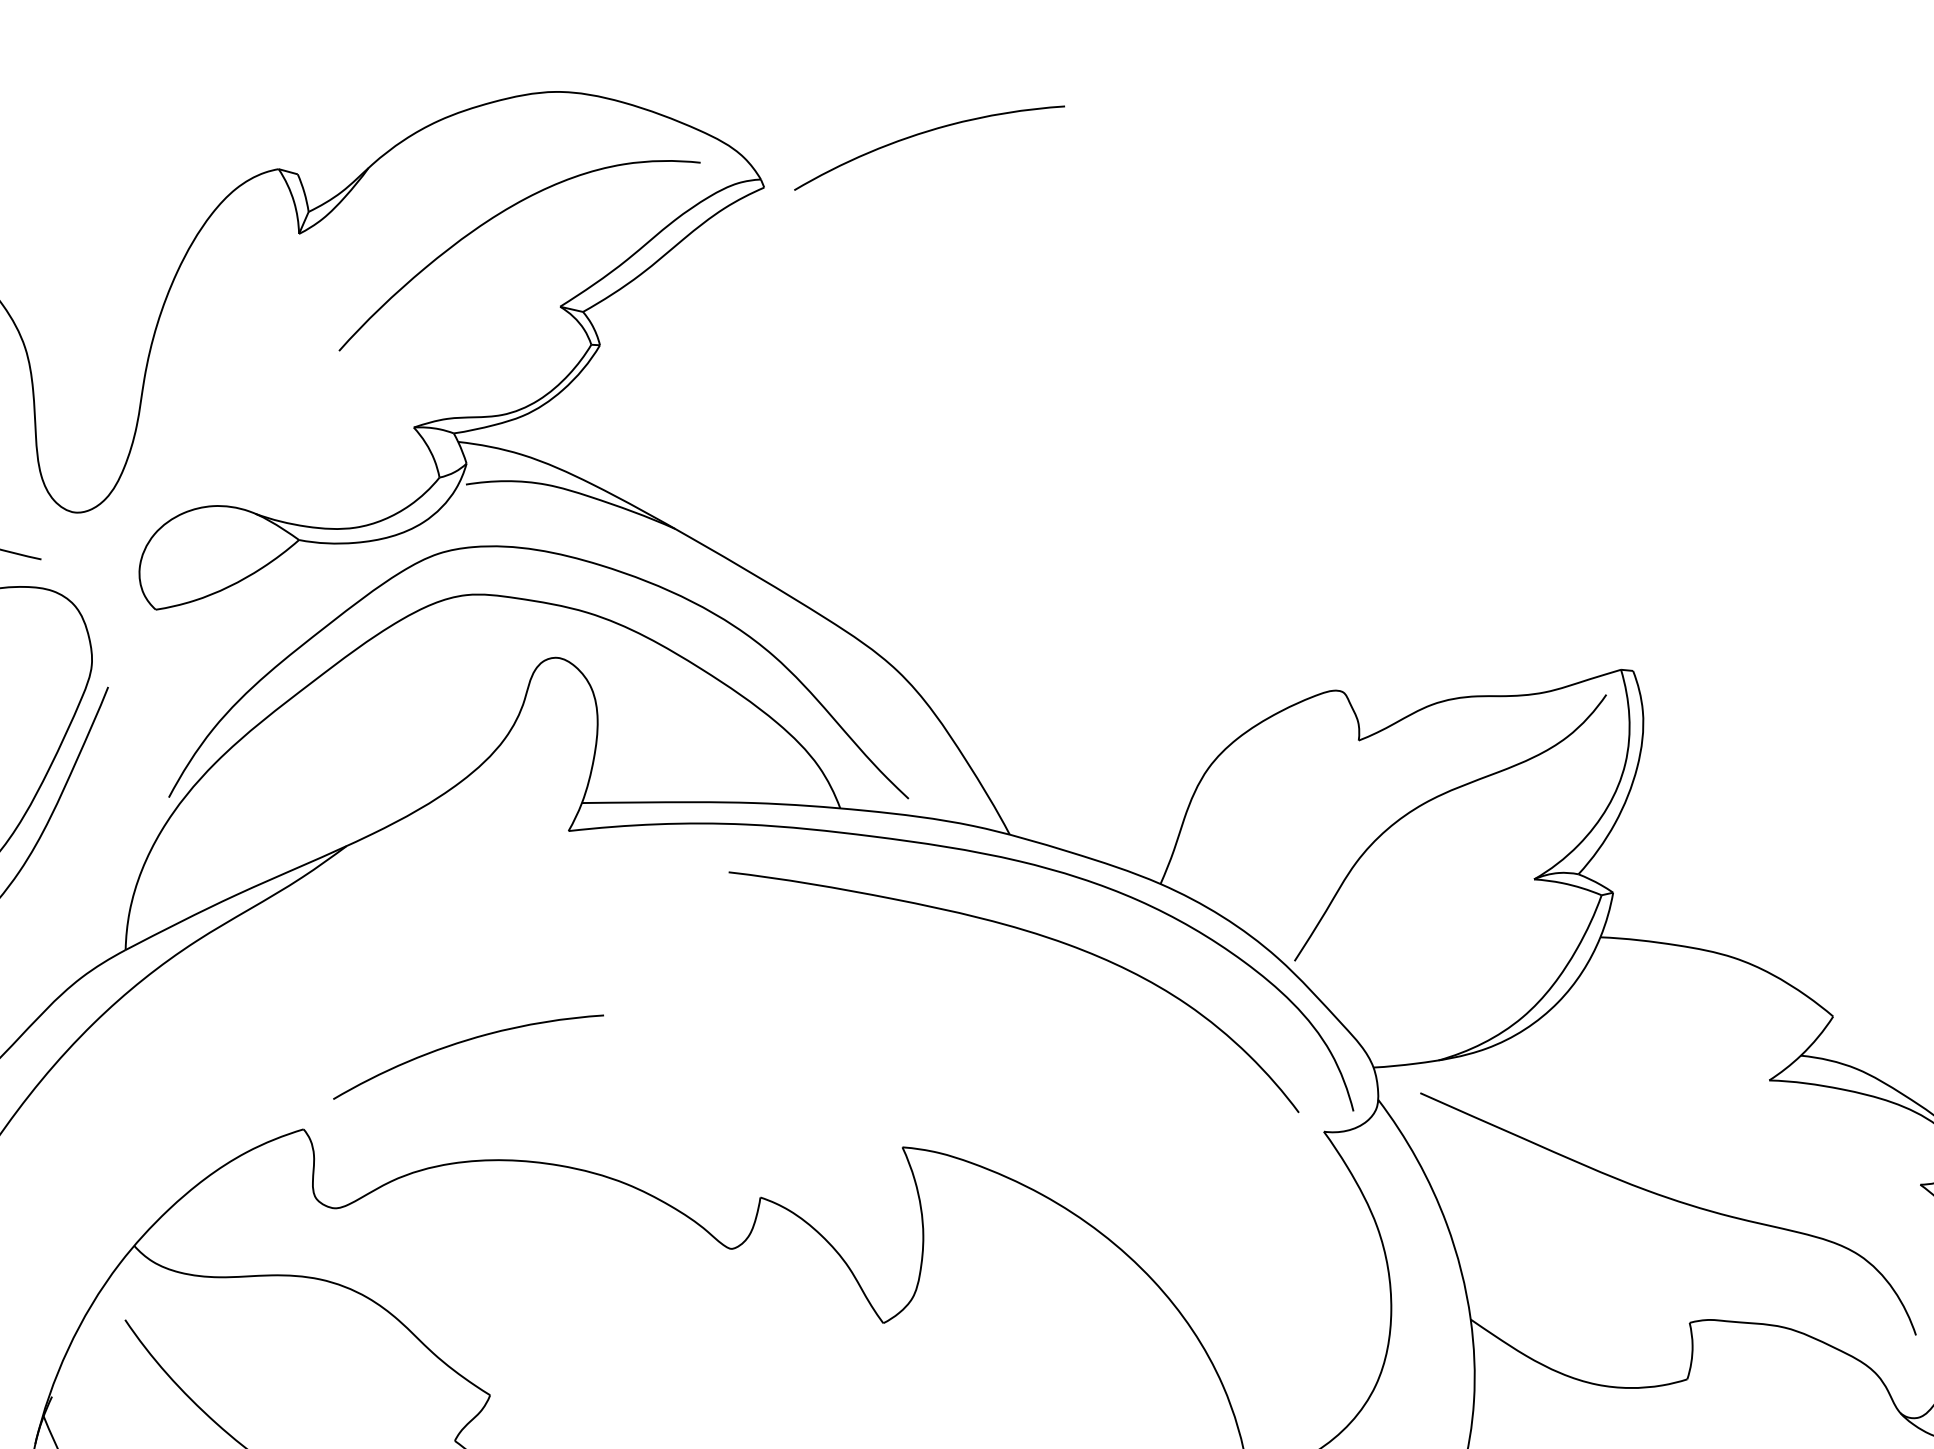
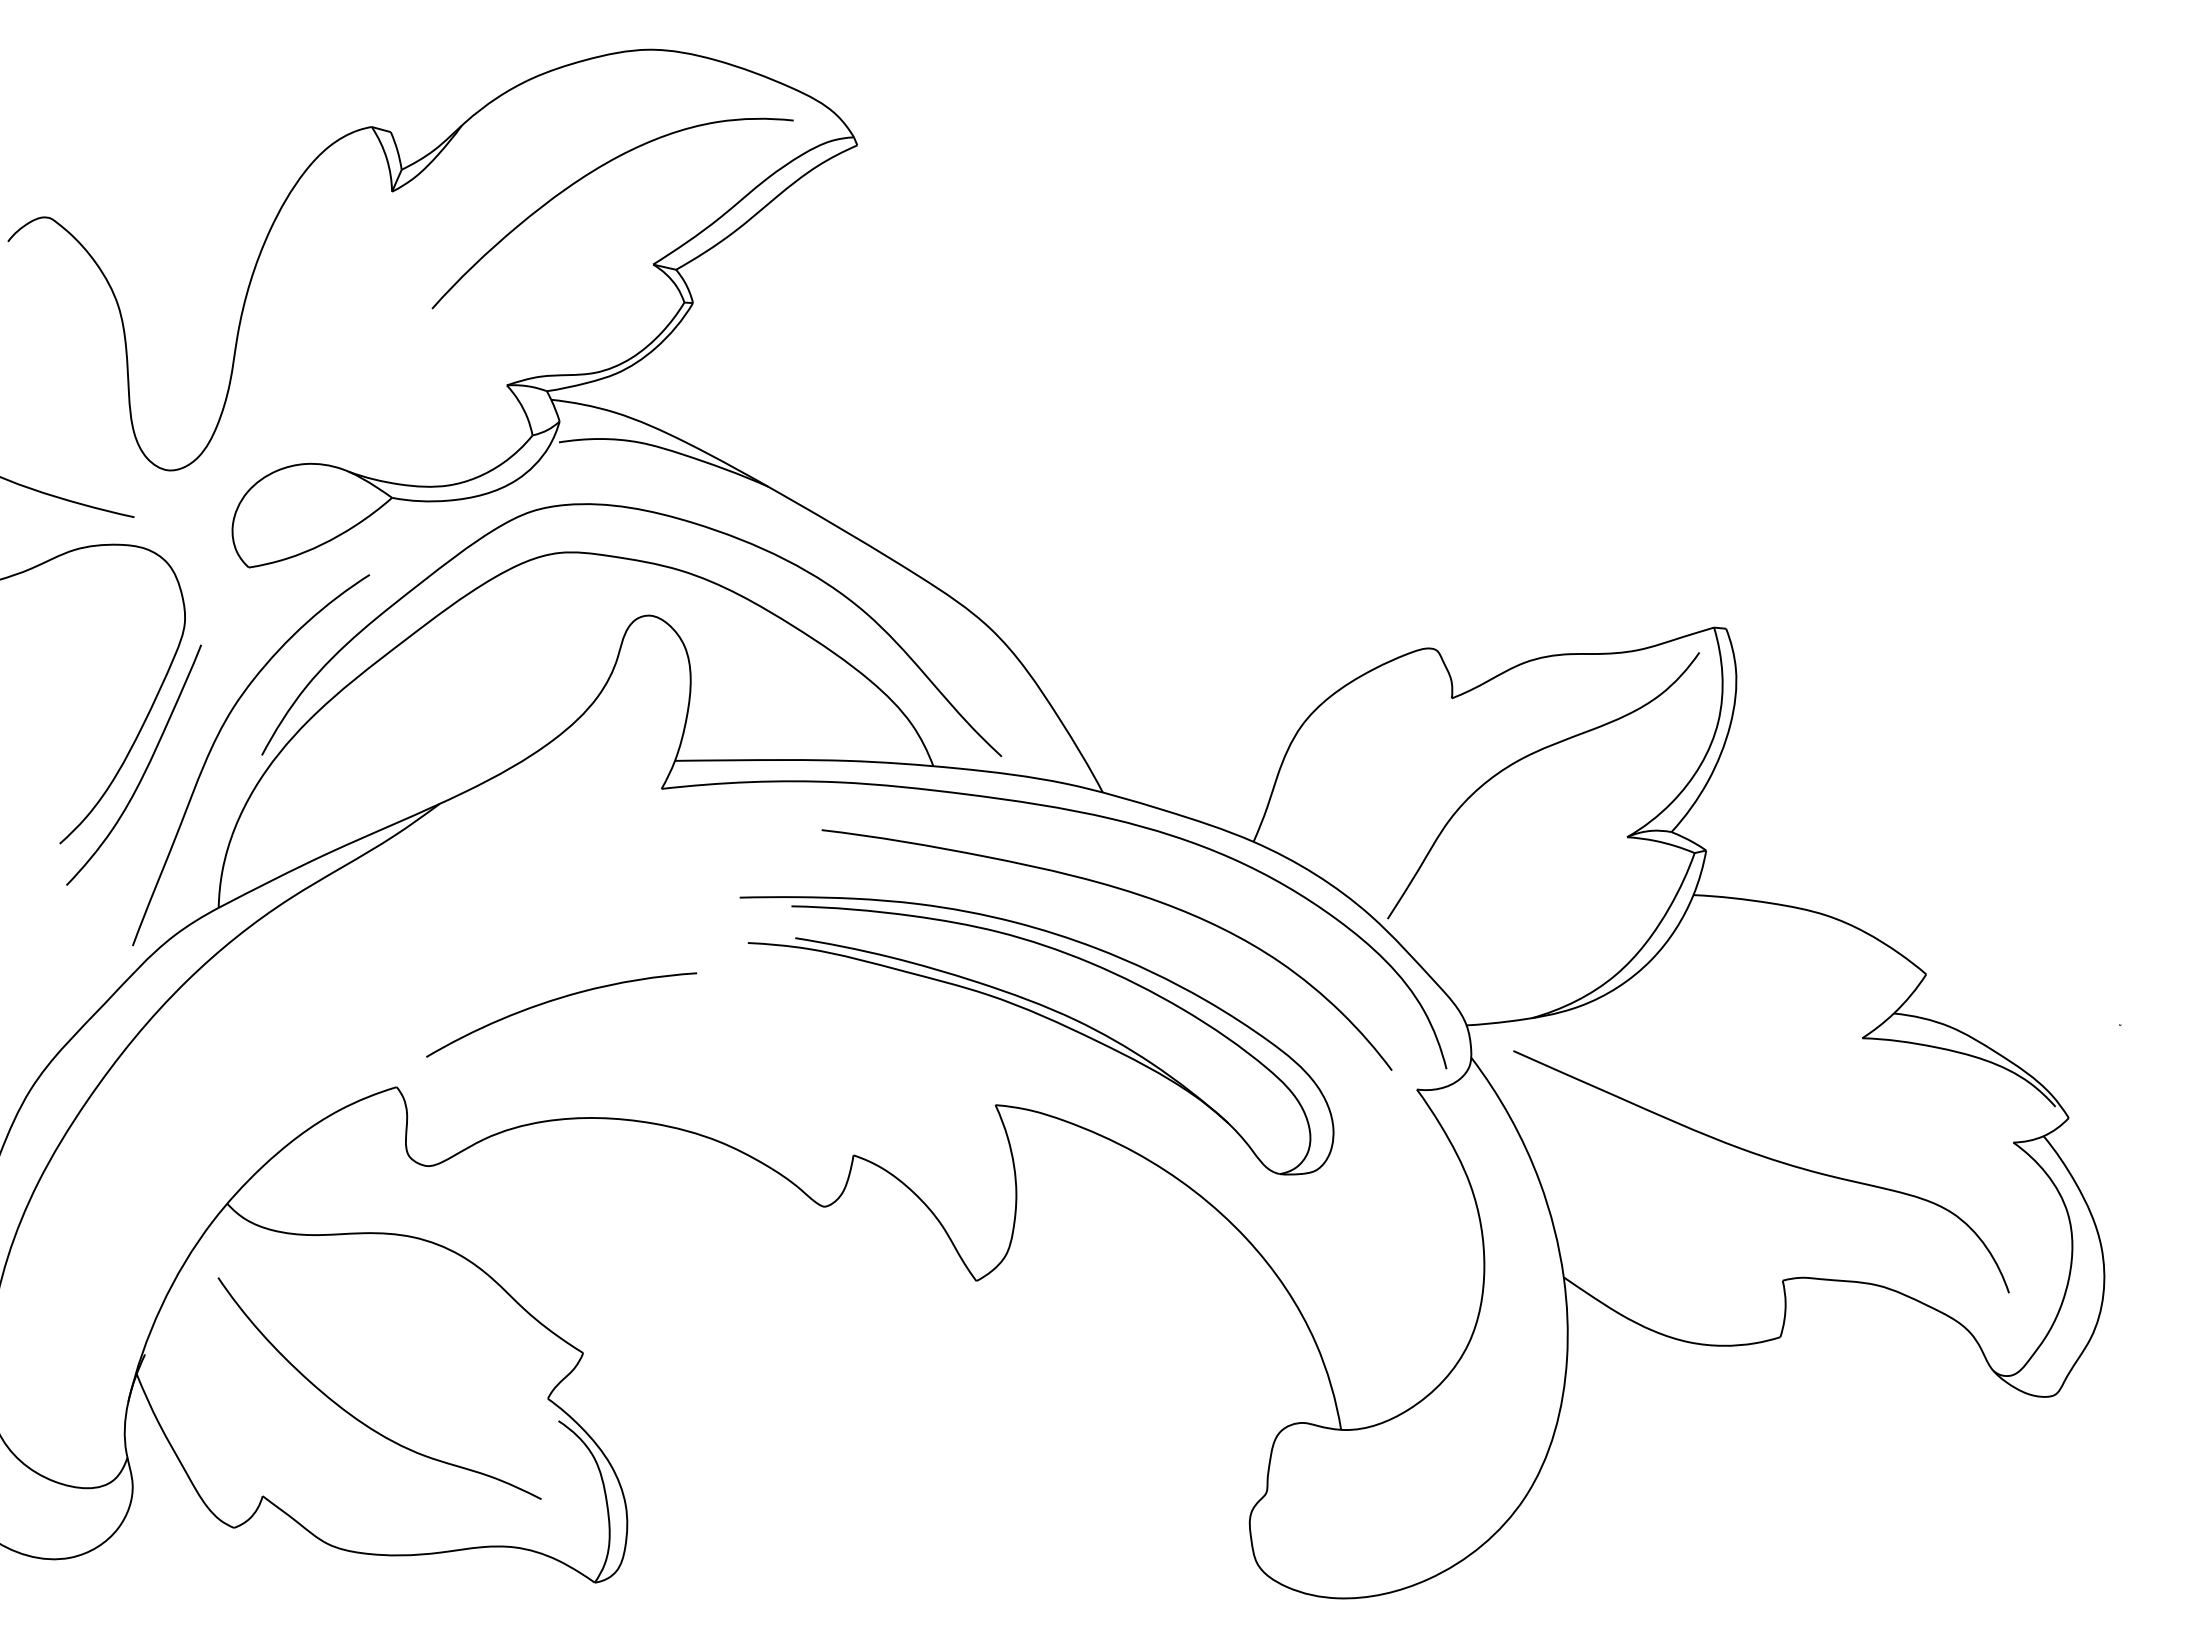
curve: (924, 133) -> (1017, 91), removed
curve: (122, 784) -> (215, 742), added
part: (952, 1060) -> (1045, 1018), added

